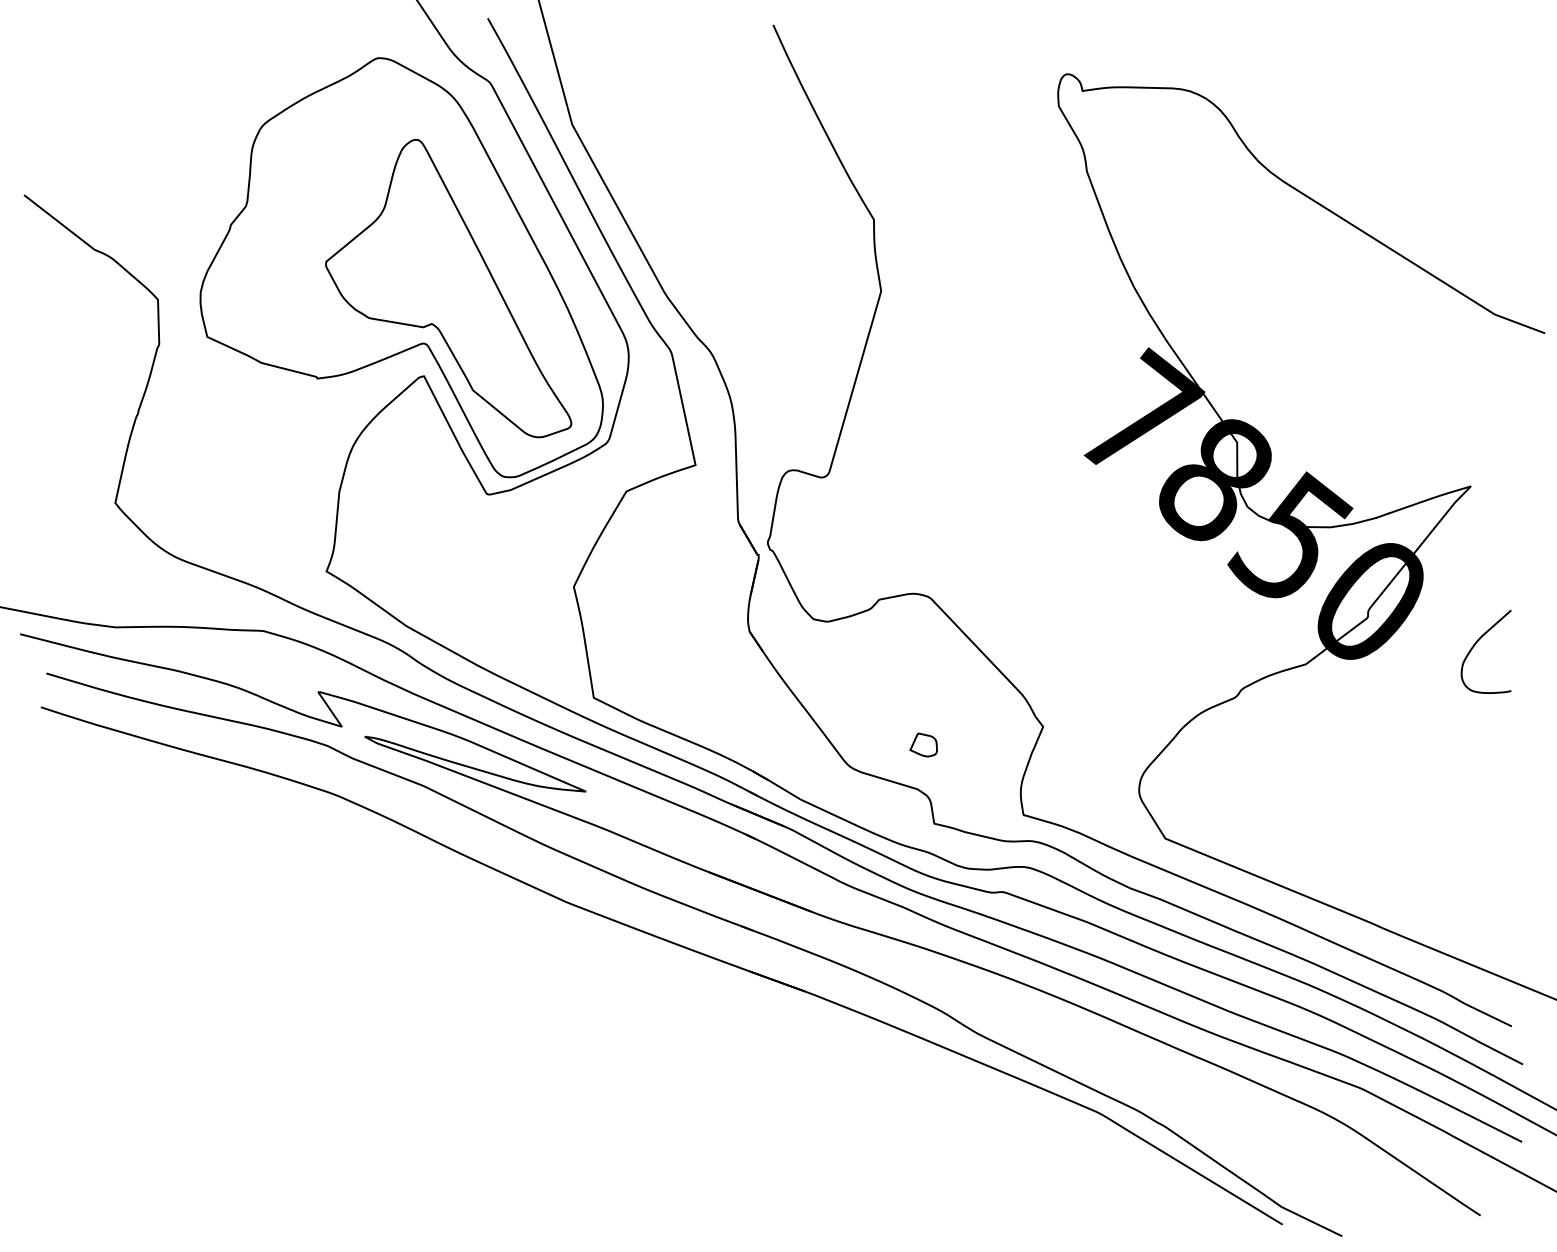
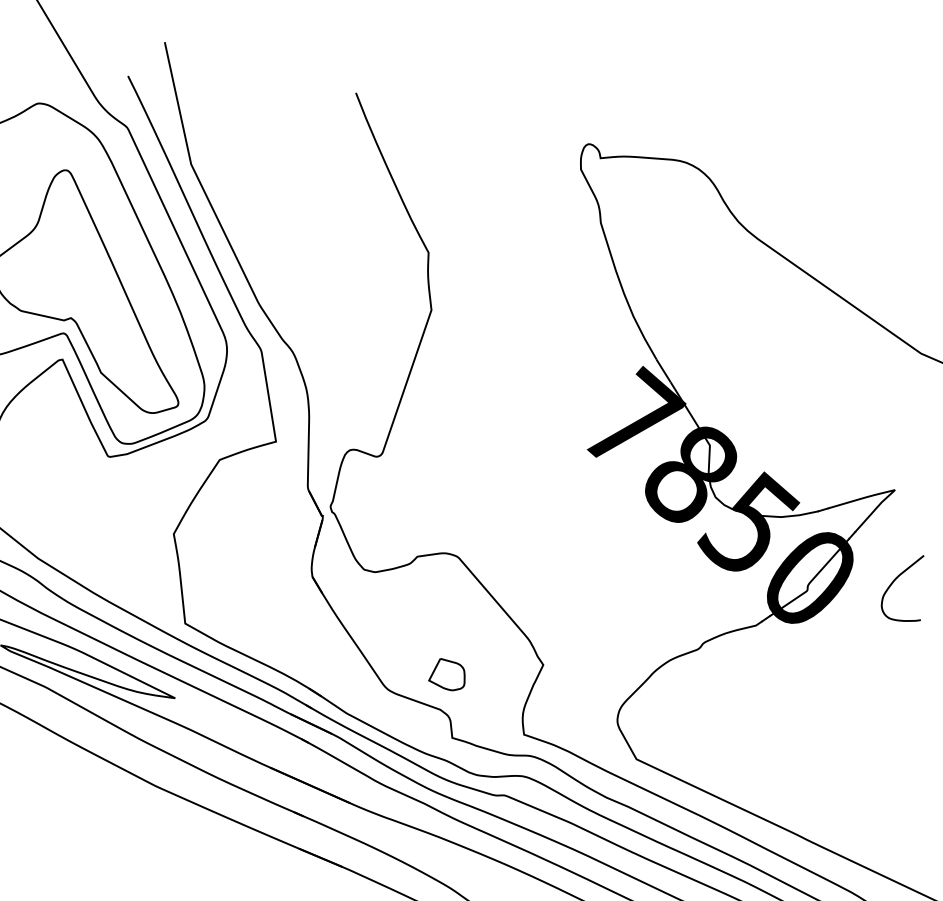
curve: (1475, 645) -> (894, 582), moved
part: (923, 744) -> (446, 674), size x1.67

